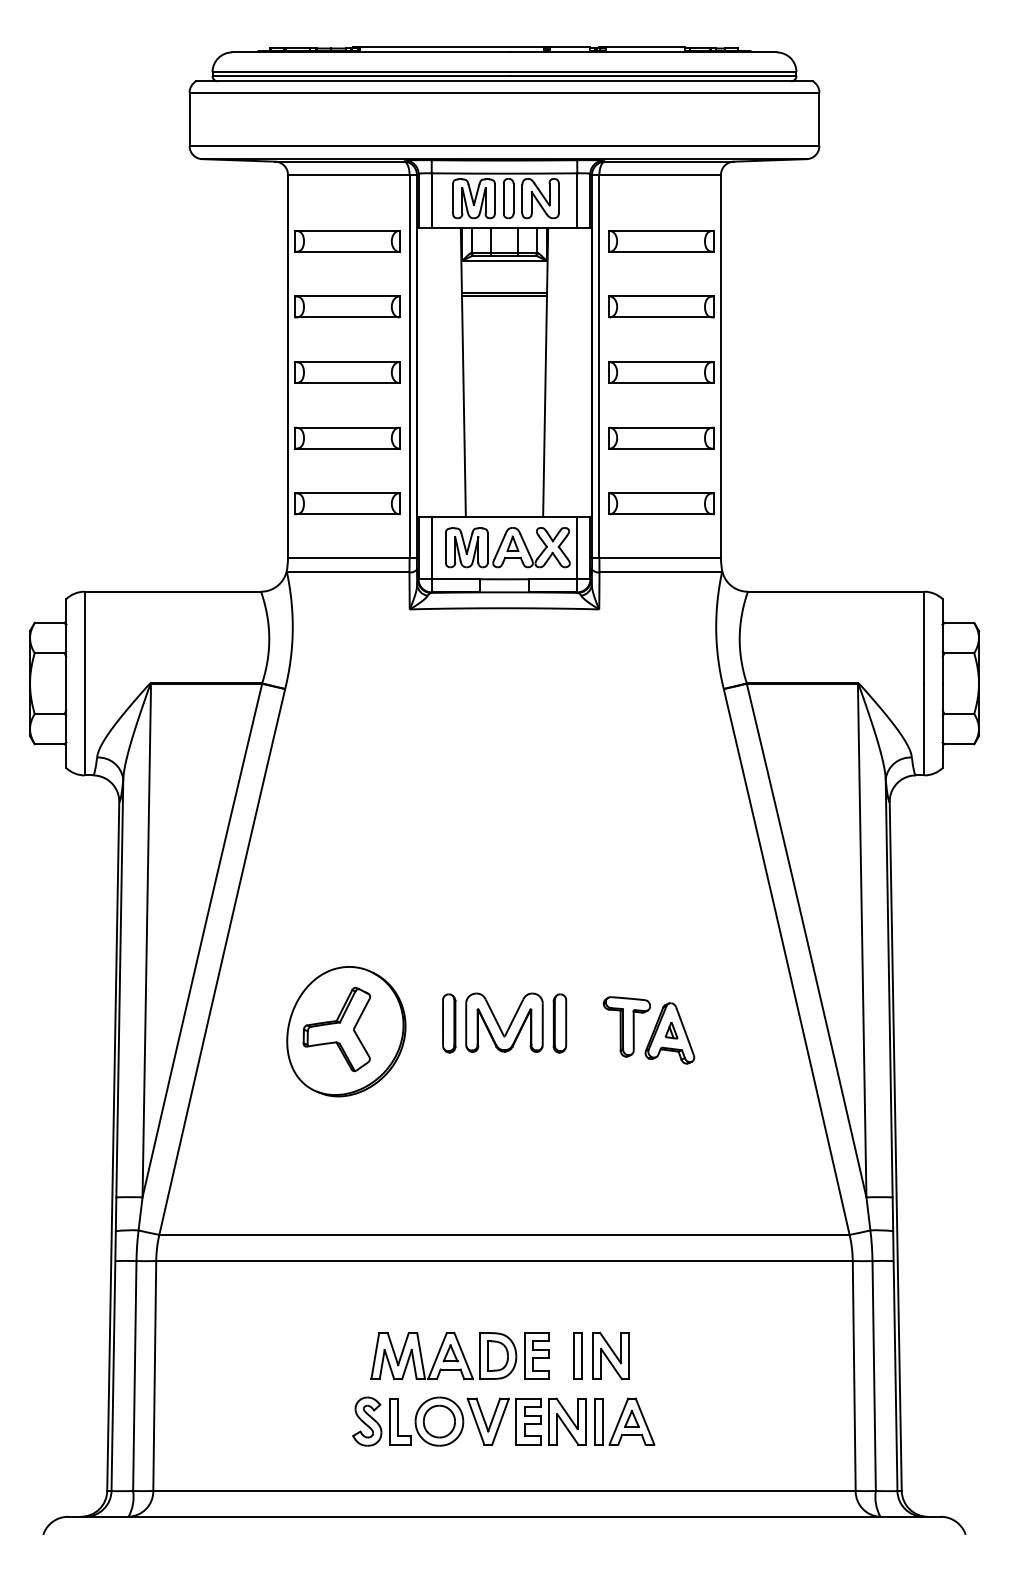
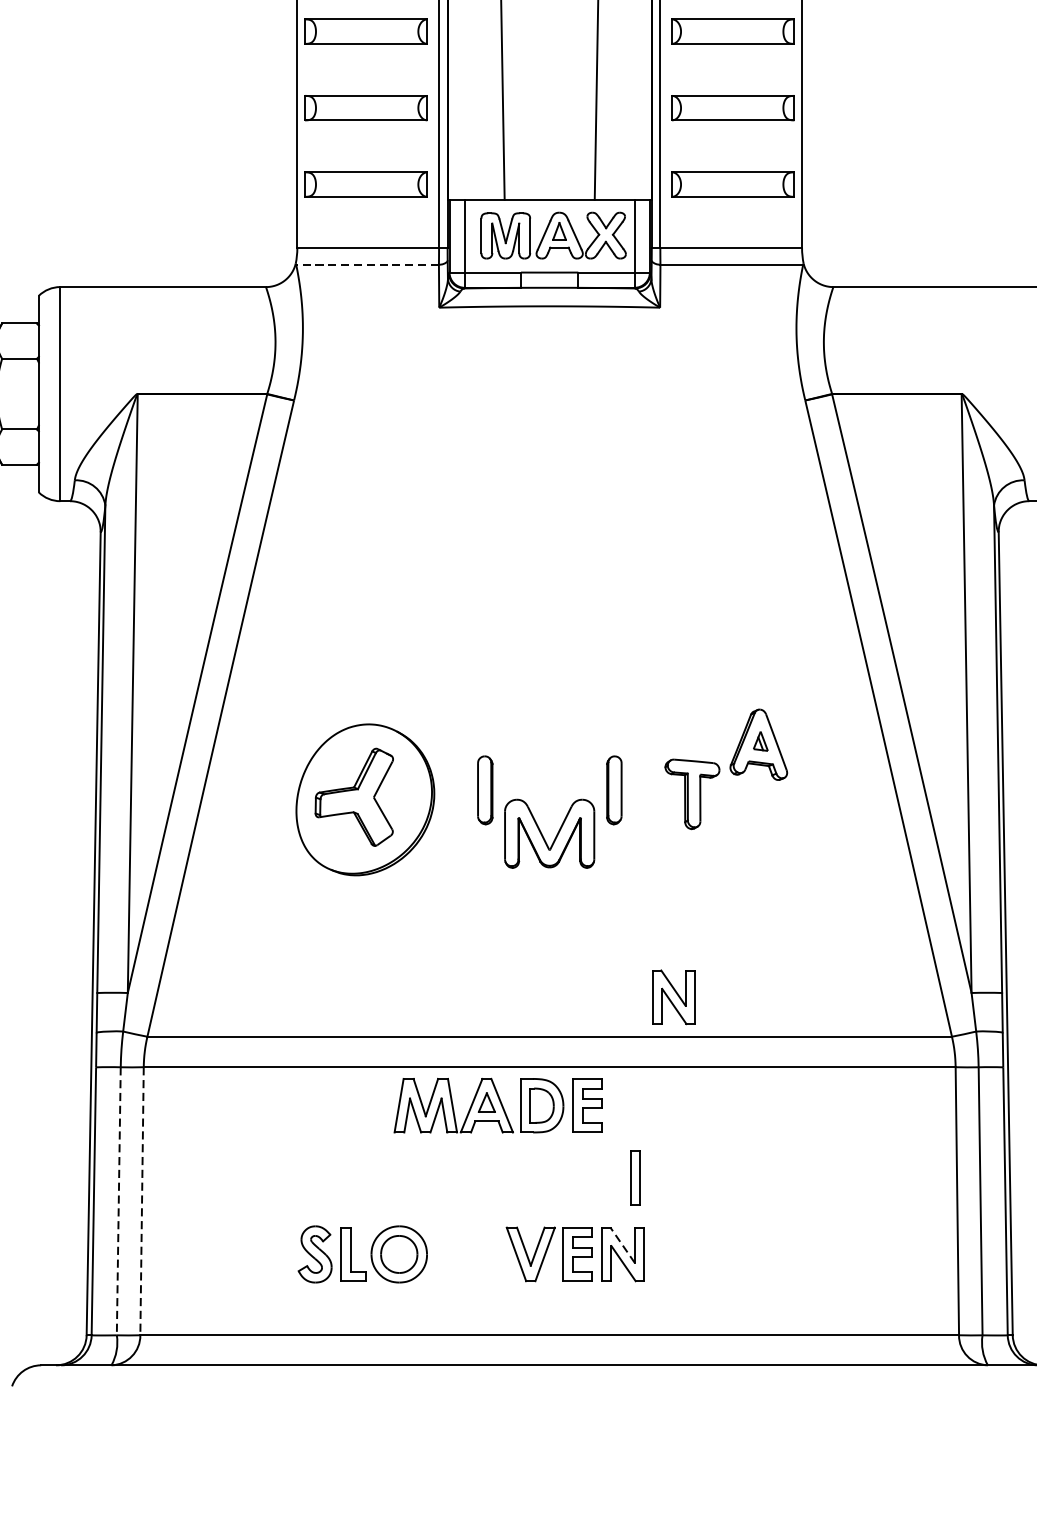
line: (347, 572) -> (366, 264), solid -> dashed
part: (504, 1022) -> (549, 833), moved
part: (669, 1033) -> (758, 744), moved
part: (459, 1355) -> (497, 1105), moved
part: (610, 1356) -> (673, 997), moved
line: (134, 1375) -> (118, 1200), solid -> dashed
line: (154, 1375) -> (141, 1200), solid -> dashed
line: (566, 1413) -> (621, 1244), solid -> dashed
part: (408, 1421) -> (363, 1254), moved
part: (624, 1421) -> (689, 1254), removed

